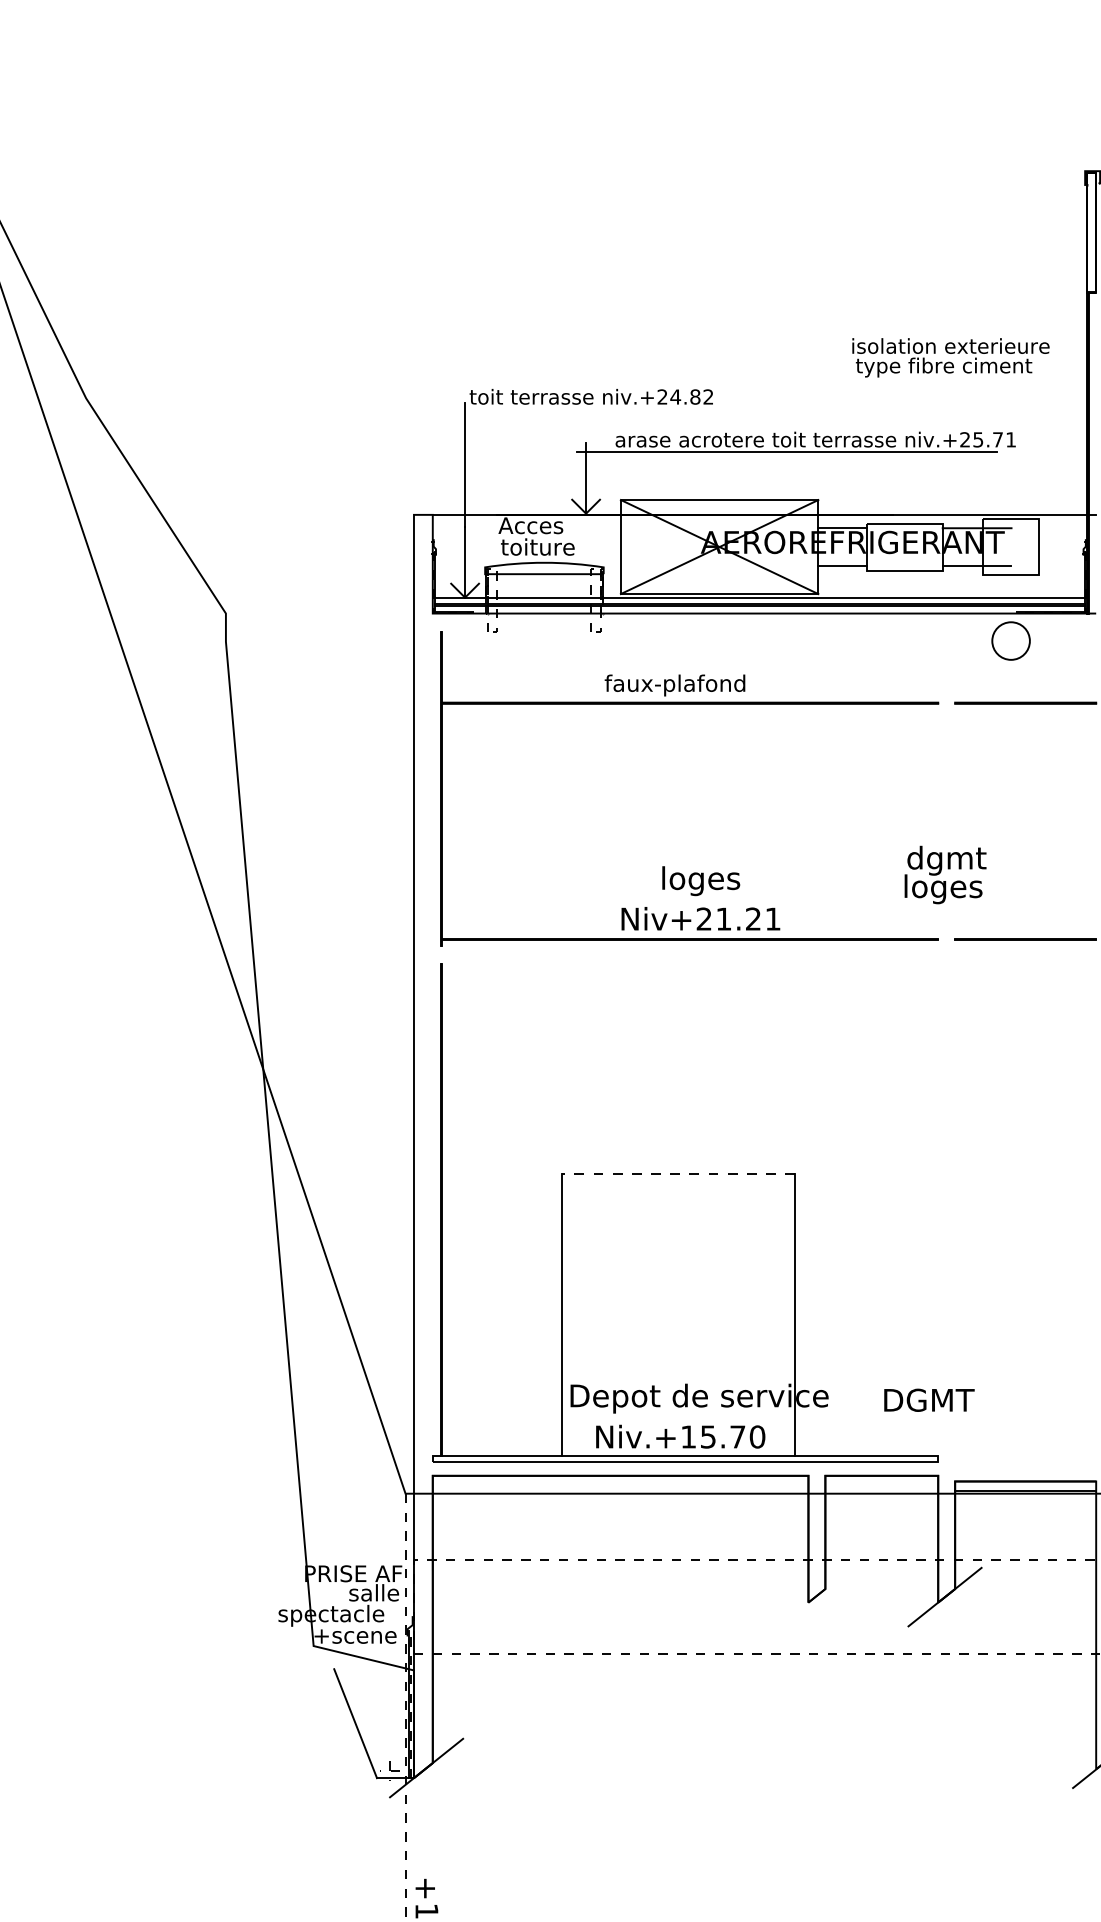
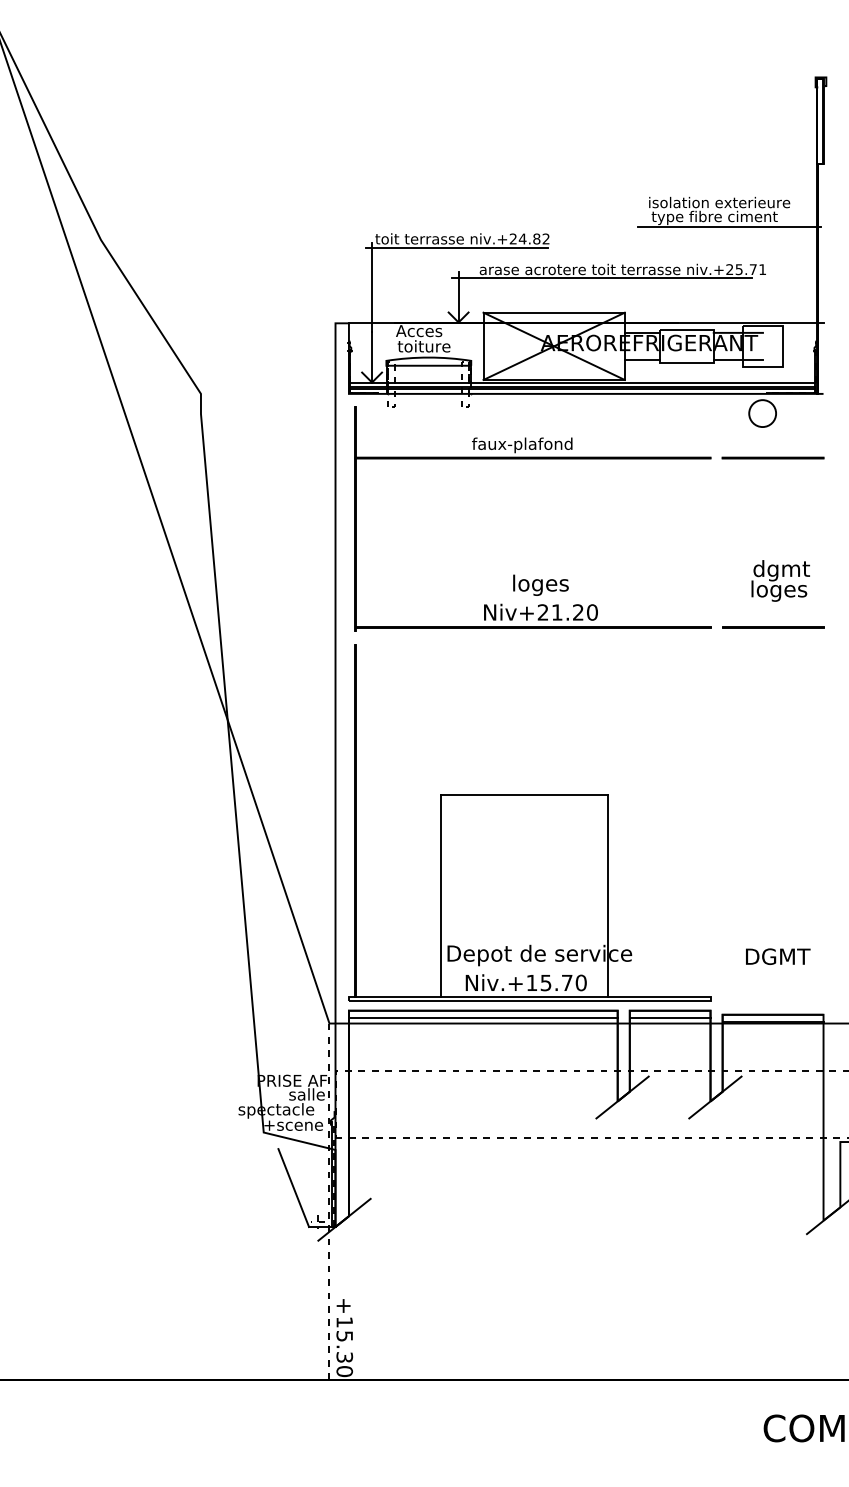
line: (964, 379) -> (729, 226), added
line: (583, 408) -> (456, 247), added
text: (945, 874) -> (780, 580), moved
text: (773, 919) -> (592, 612), Niv+21.21 -> Niv+21.20
line: (678, 1173) -> (524, 794), dashed -> solid
text: (929, 1399) -> (778, 956), moved
line: (619, 1485) -> (482, 1017), added
line: (880, 1485) -> (669, 1017), added
line: (815, 1597) -> (622, 1097), added

